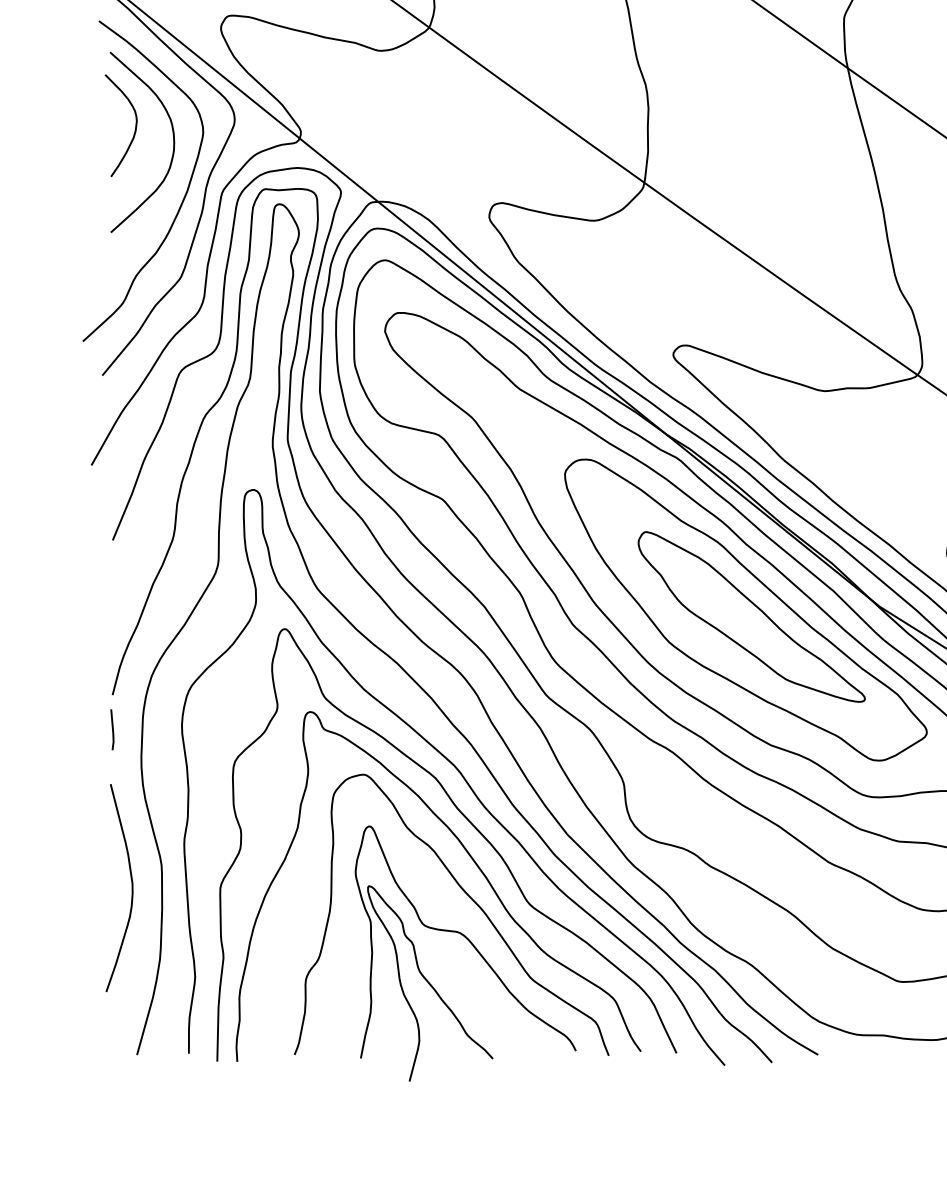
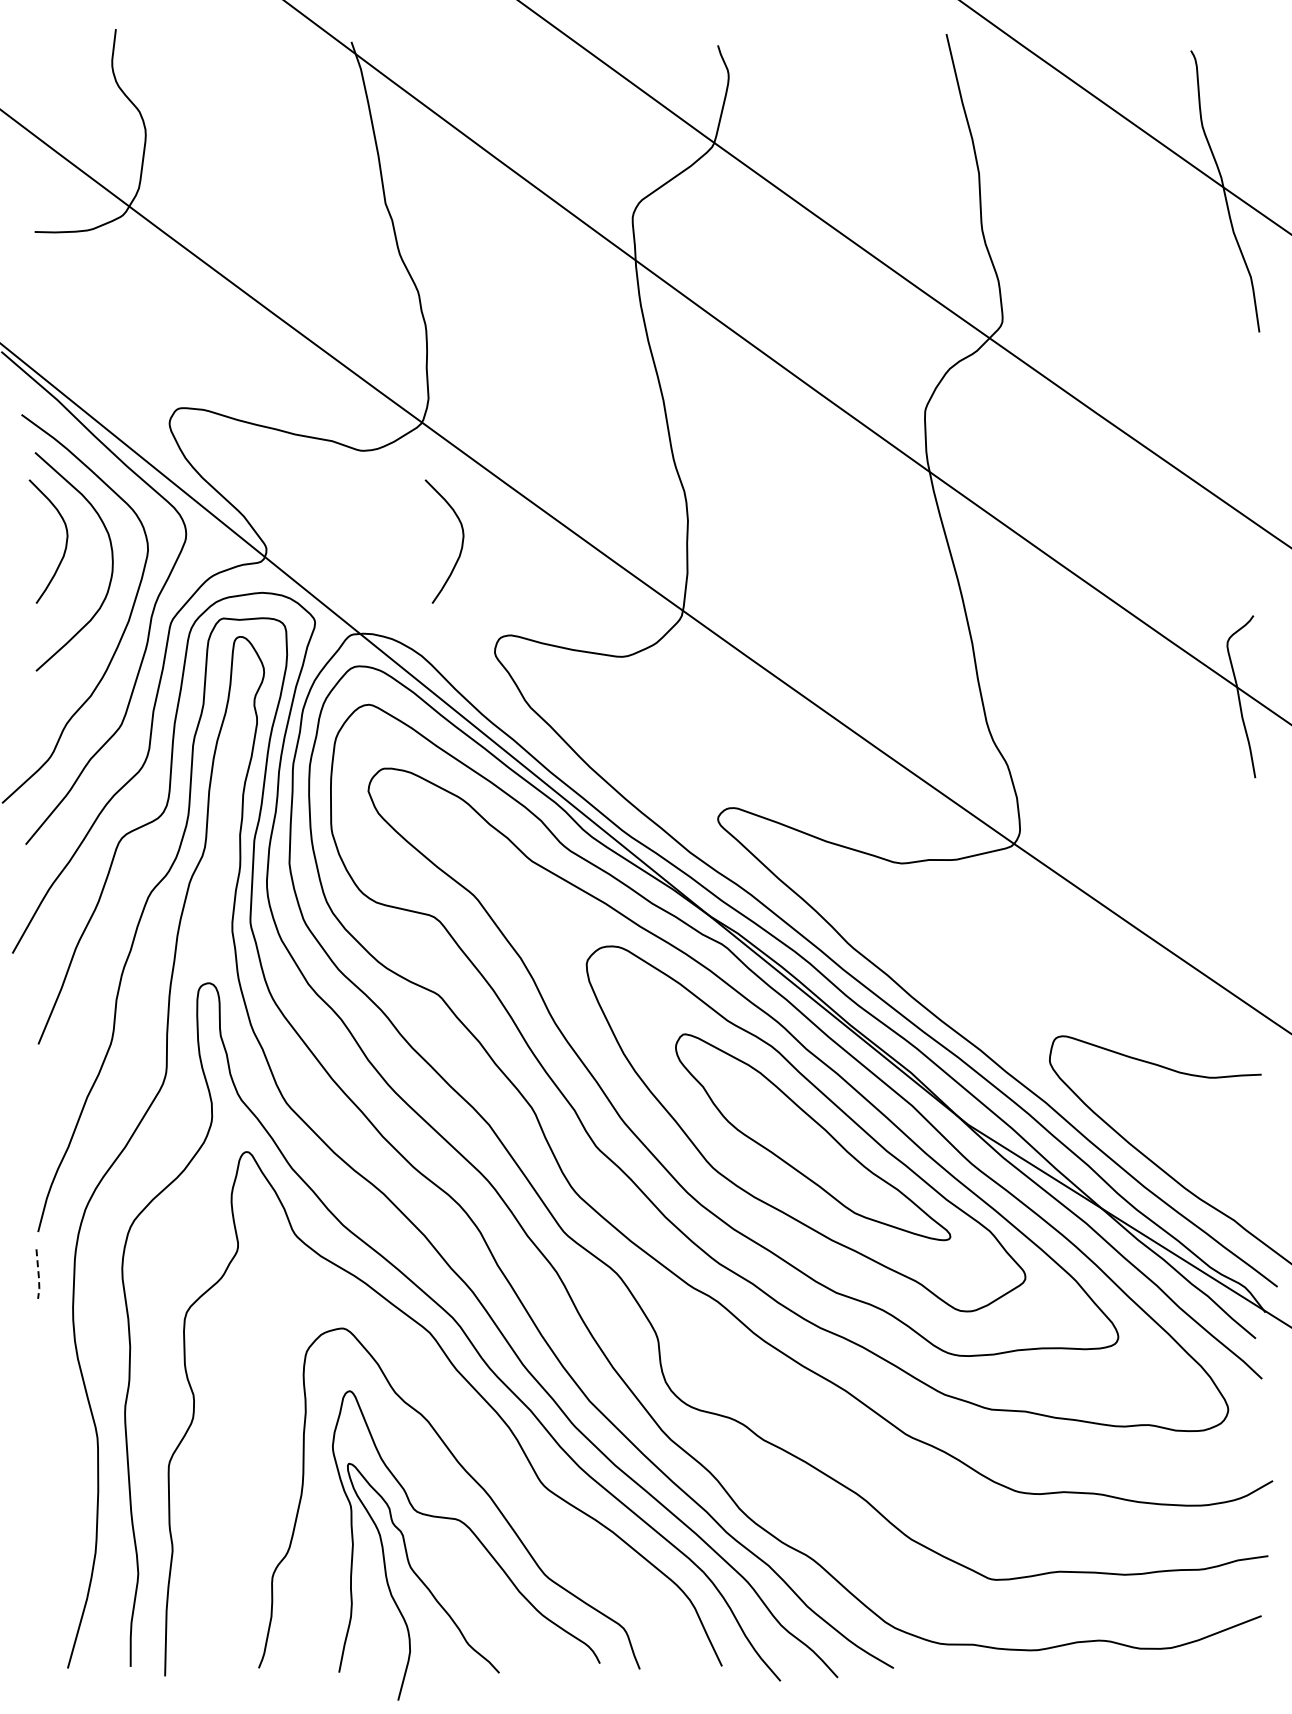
curve: (461, 126) -> (461, 542), added
line: (112, 730) -> (38, 1275), solid -> dashed
curve: (472, 860) -> (474, 1432), removed
curve: (131, 887) -> (61, 1465), removed

